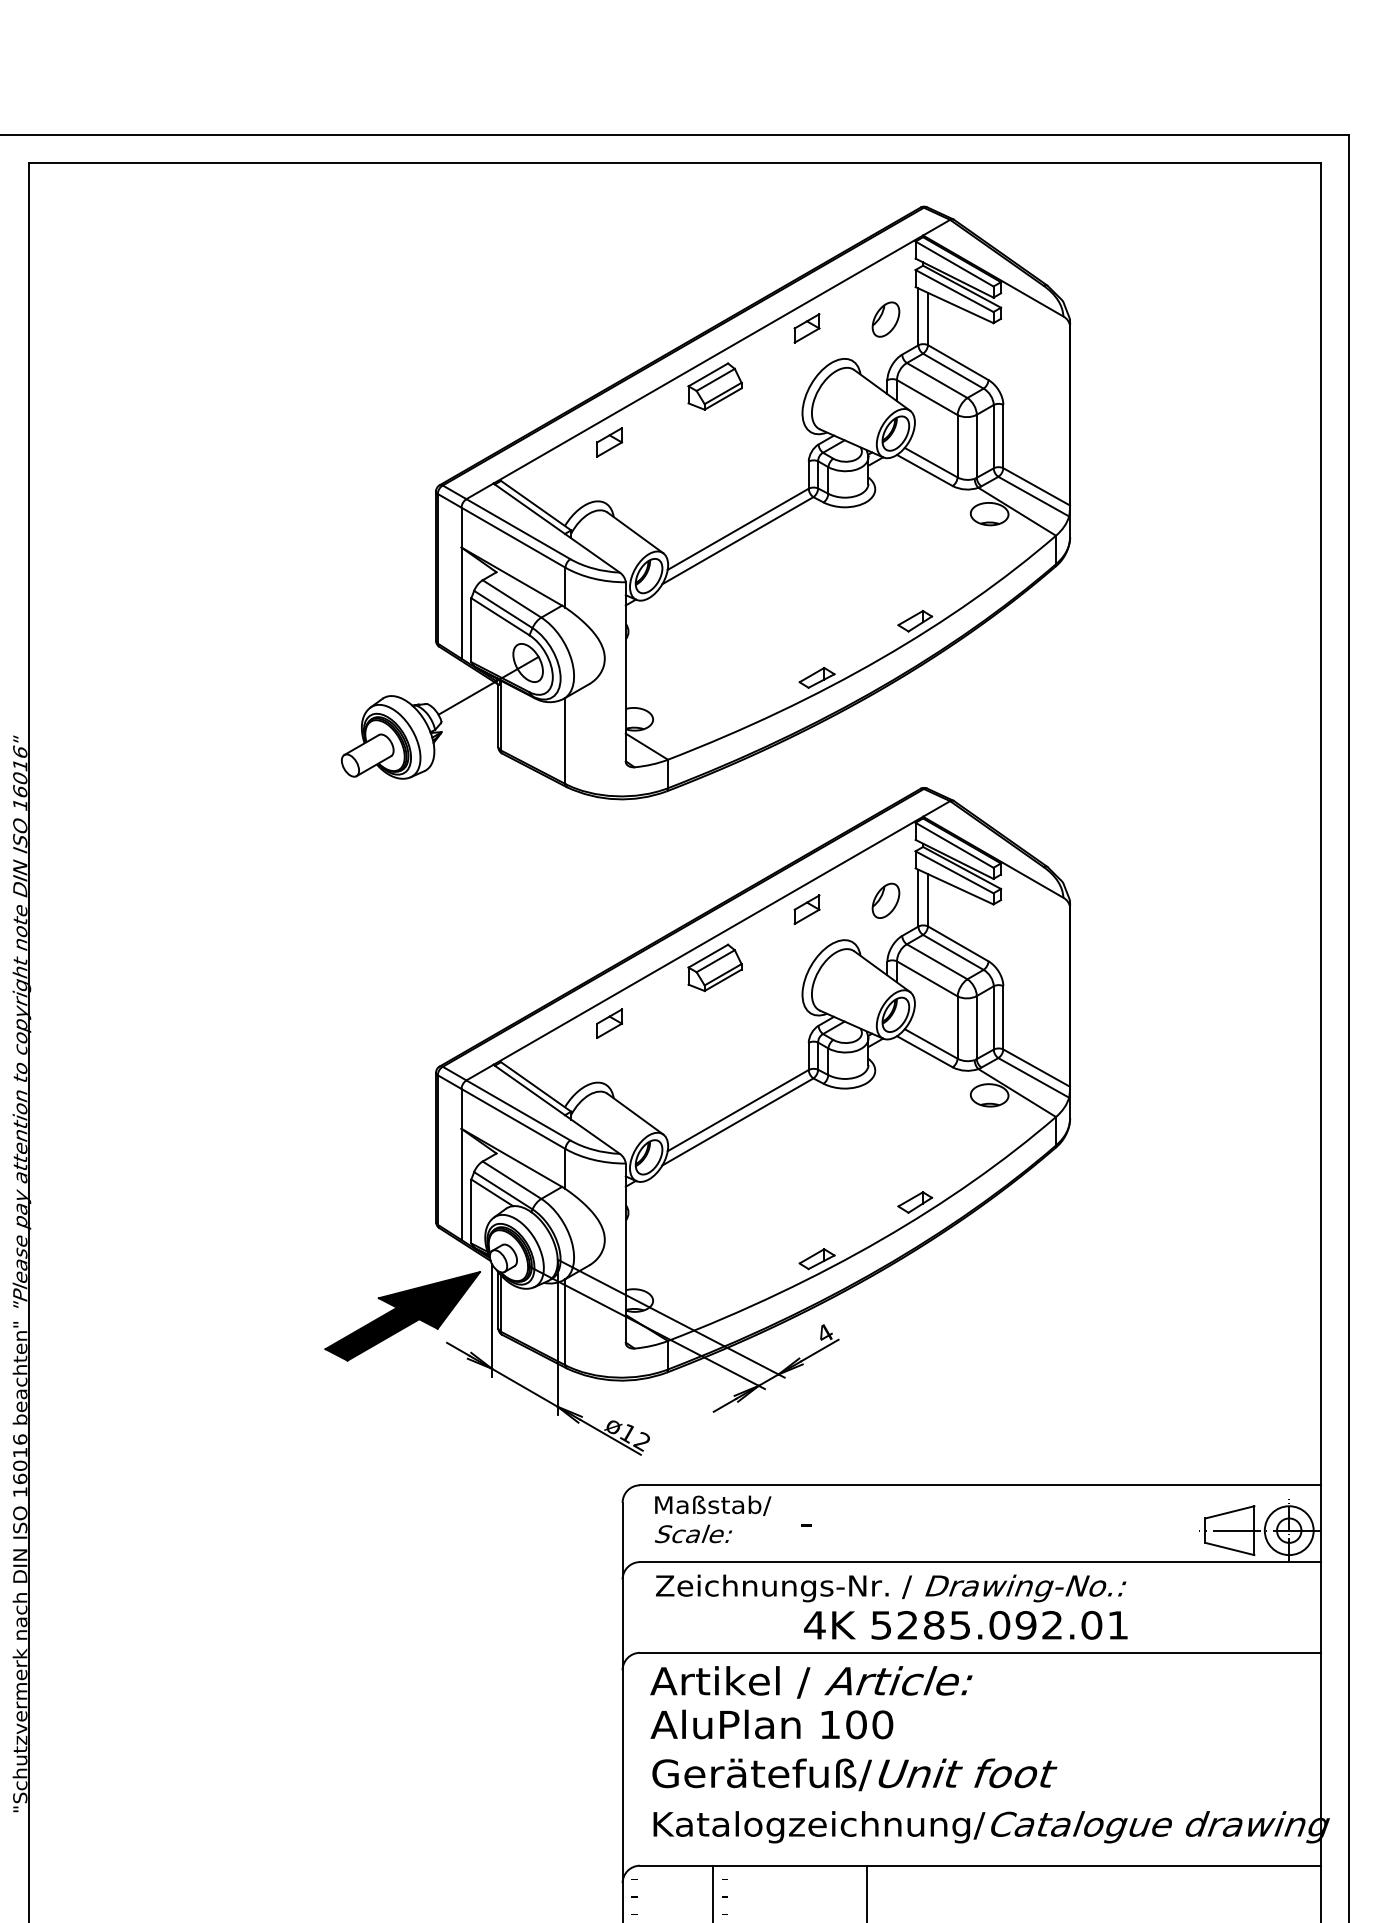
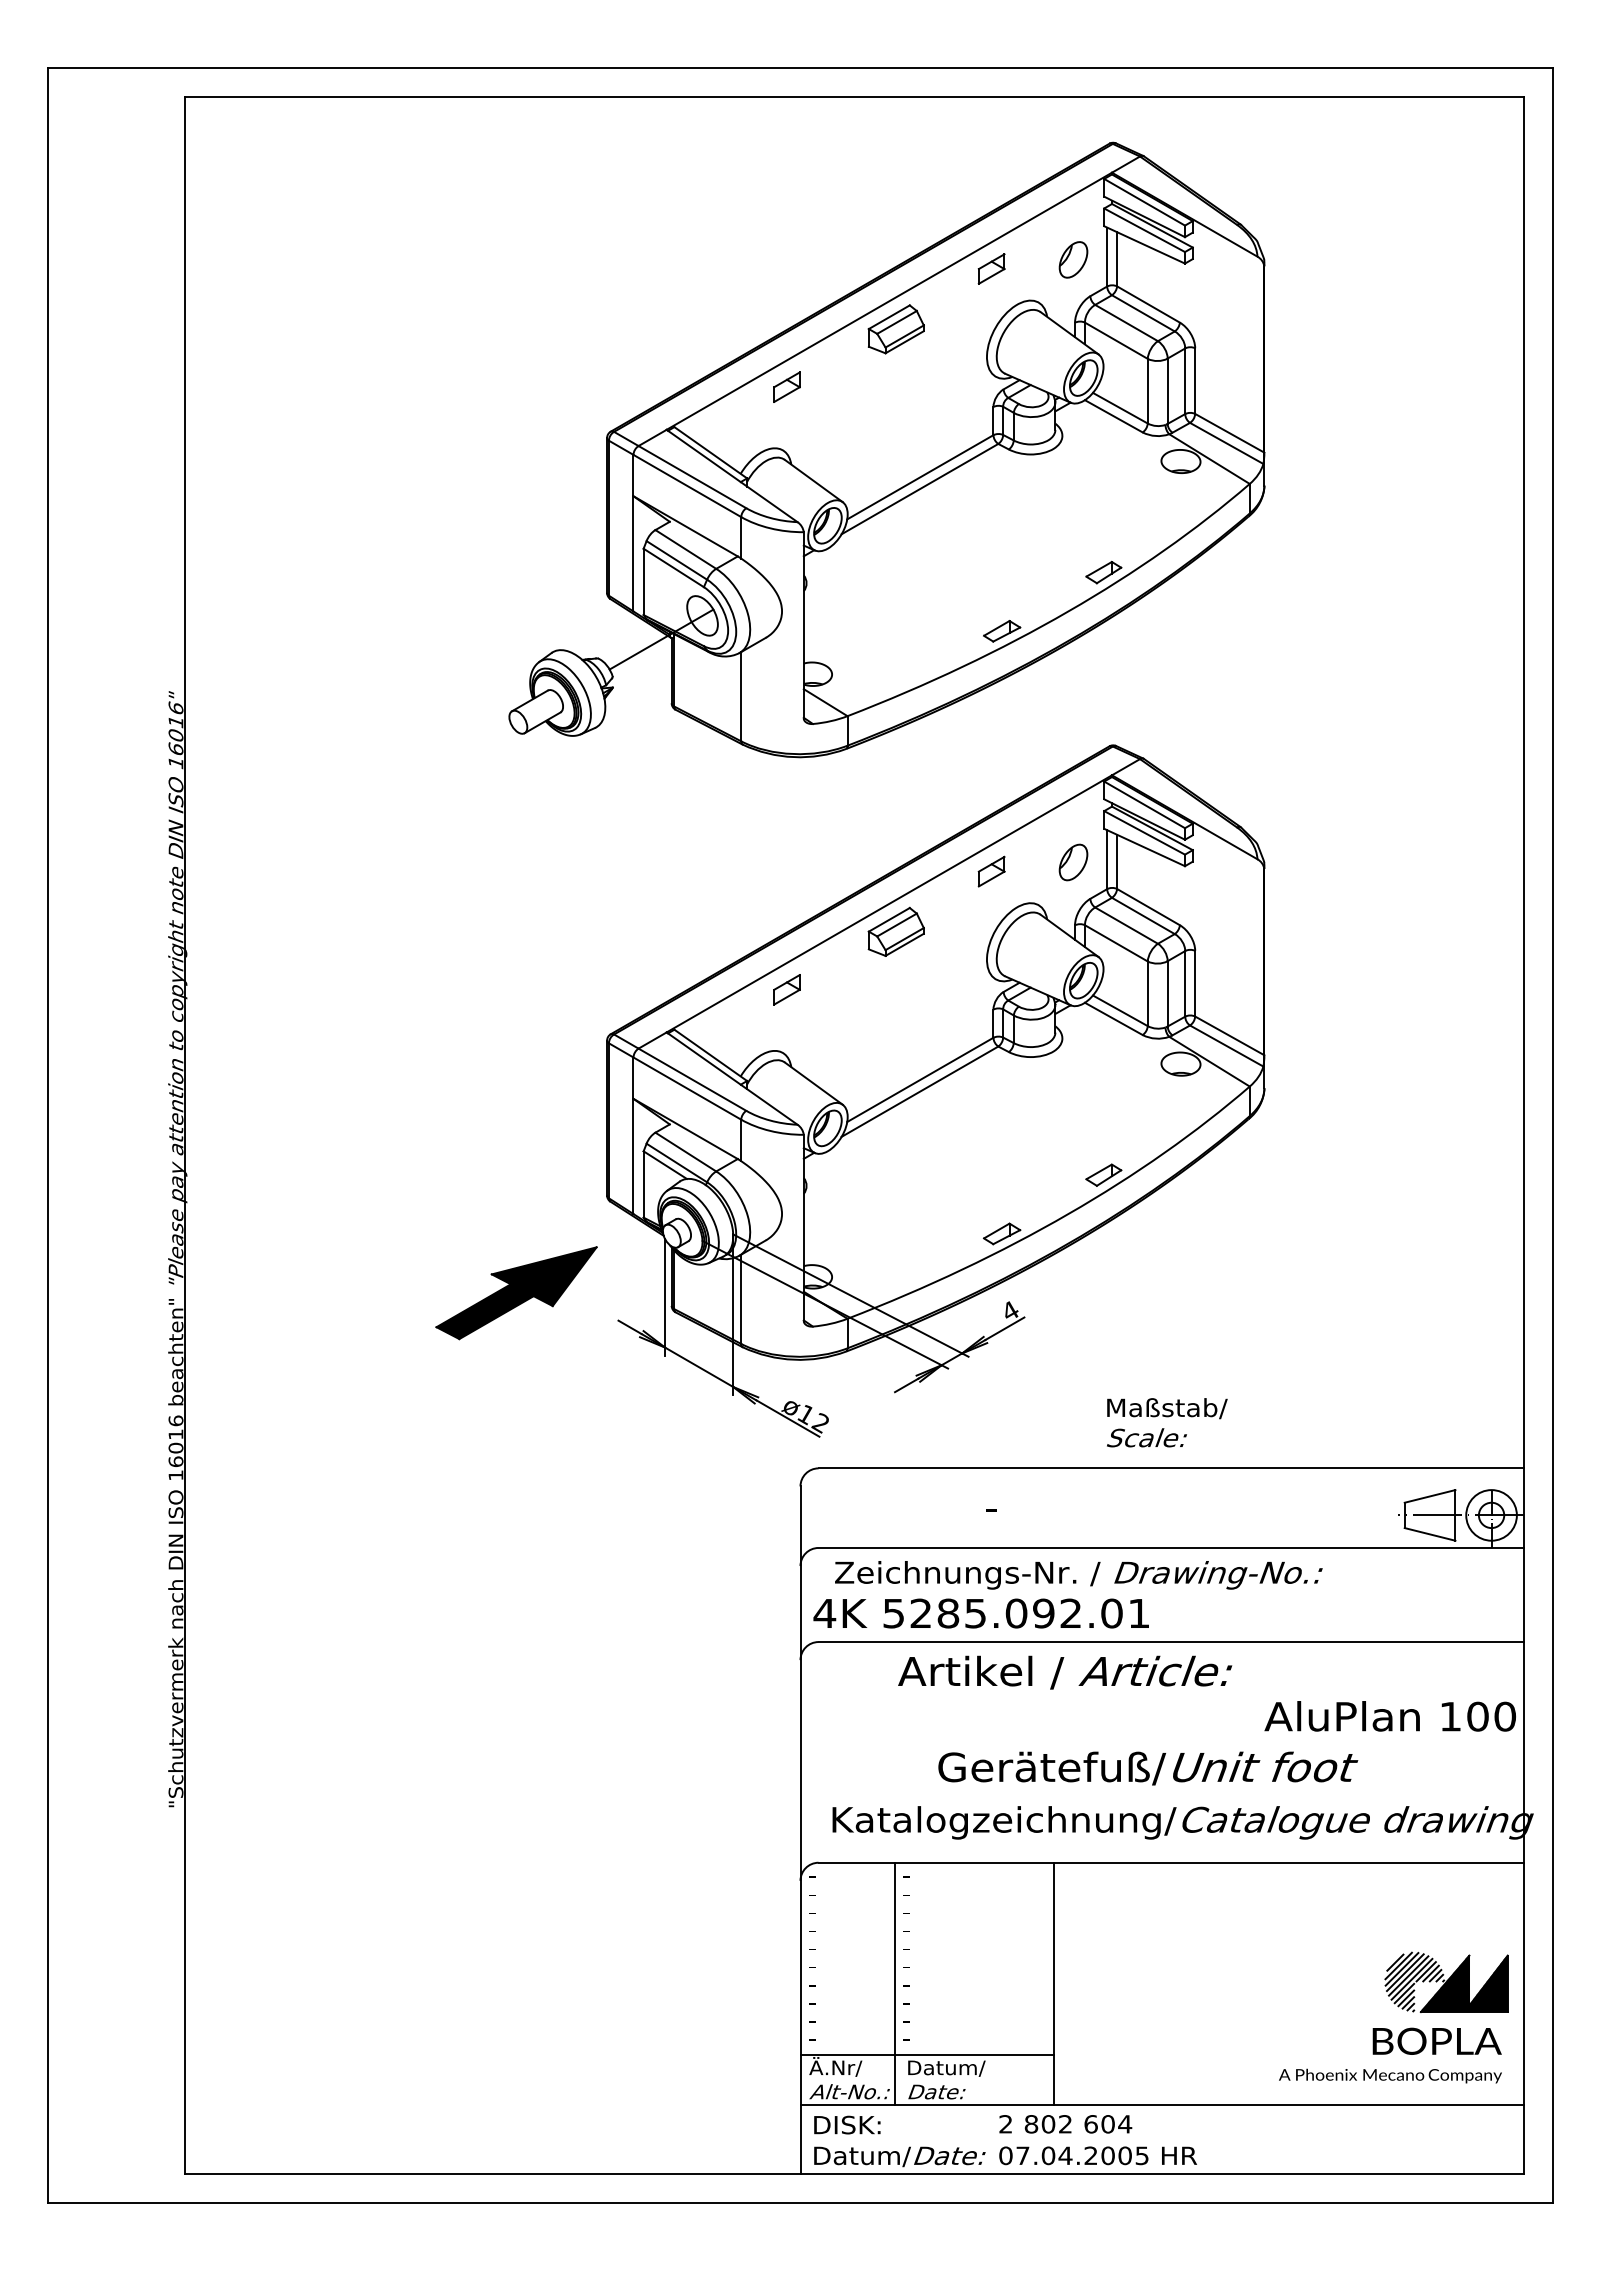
part: (402, 1316) -> (516, 1293), moved
text: (713, 1519) -> (1167, 1422), moved
text: (965, 1625) -> (980, 1613), moved
text: (811, 1682) -> (1065, 1672), moved
text: (771, 1724) -> (1389, 1716), moved
text: (855, 1774) -> (1148, 1768), moved

